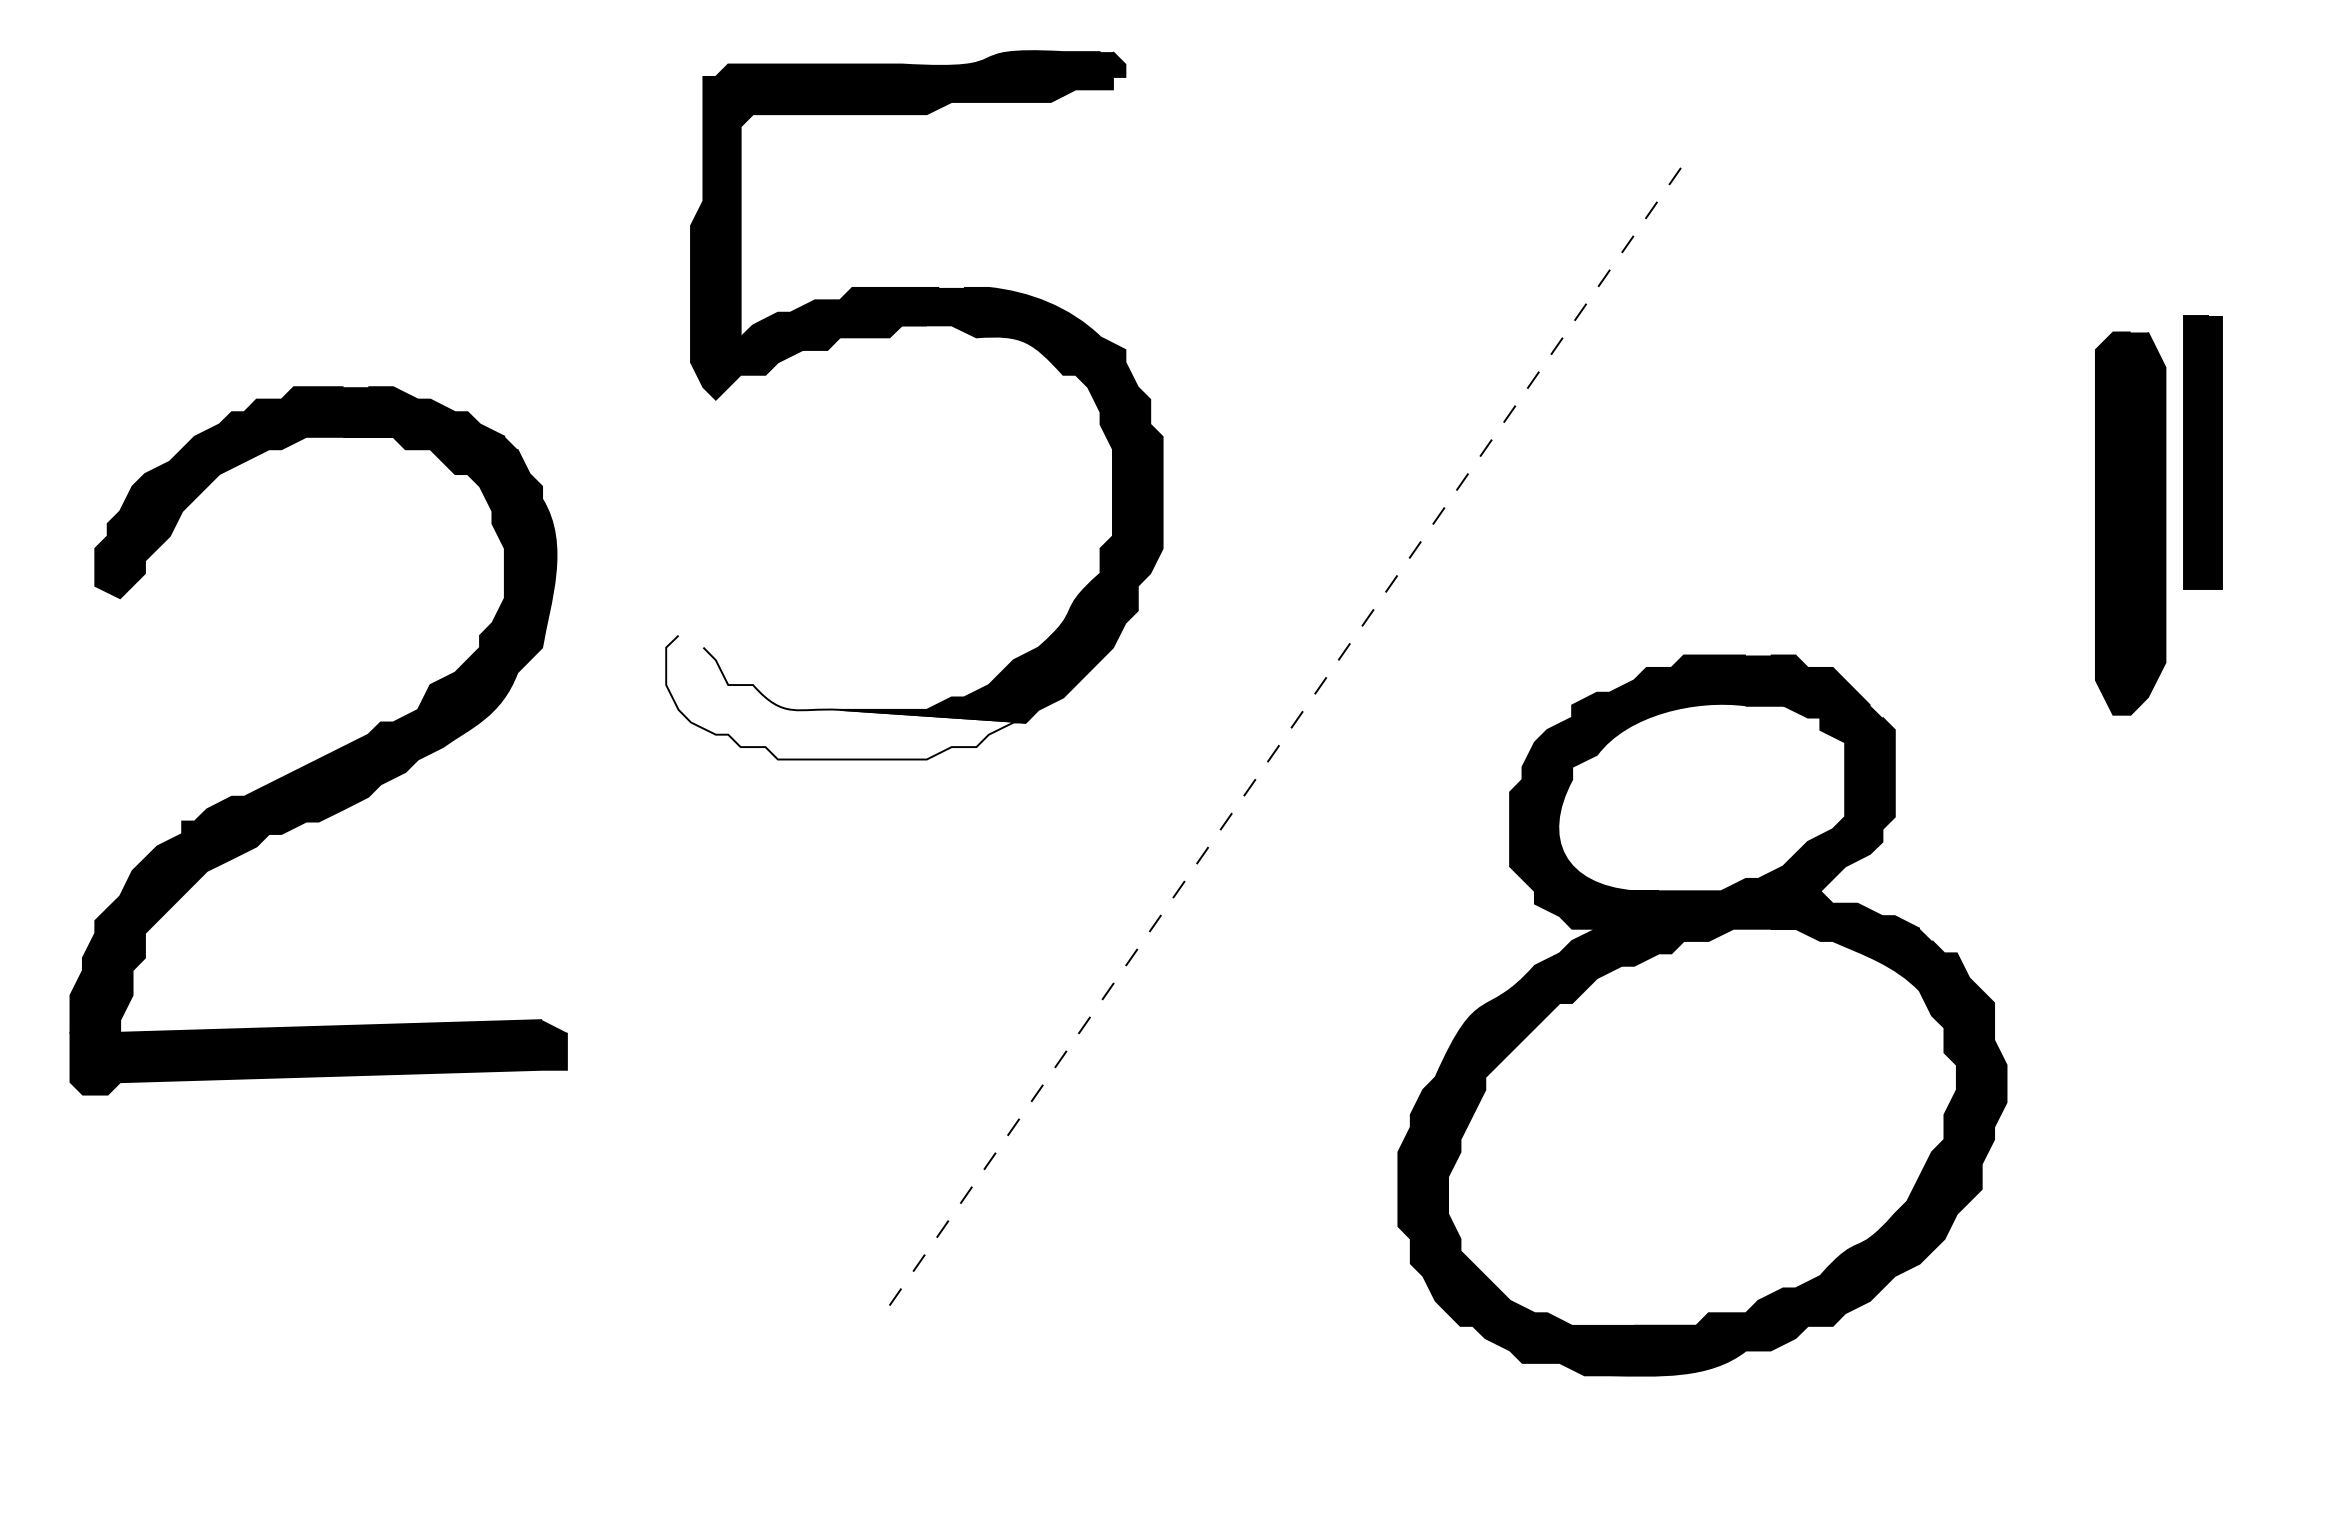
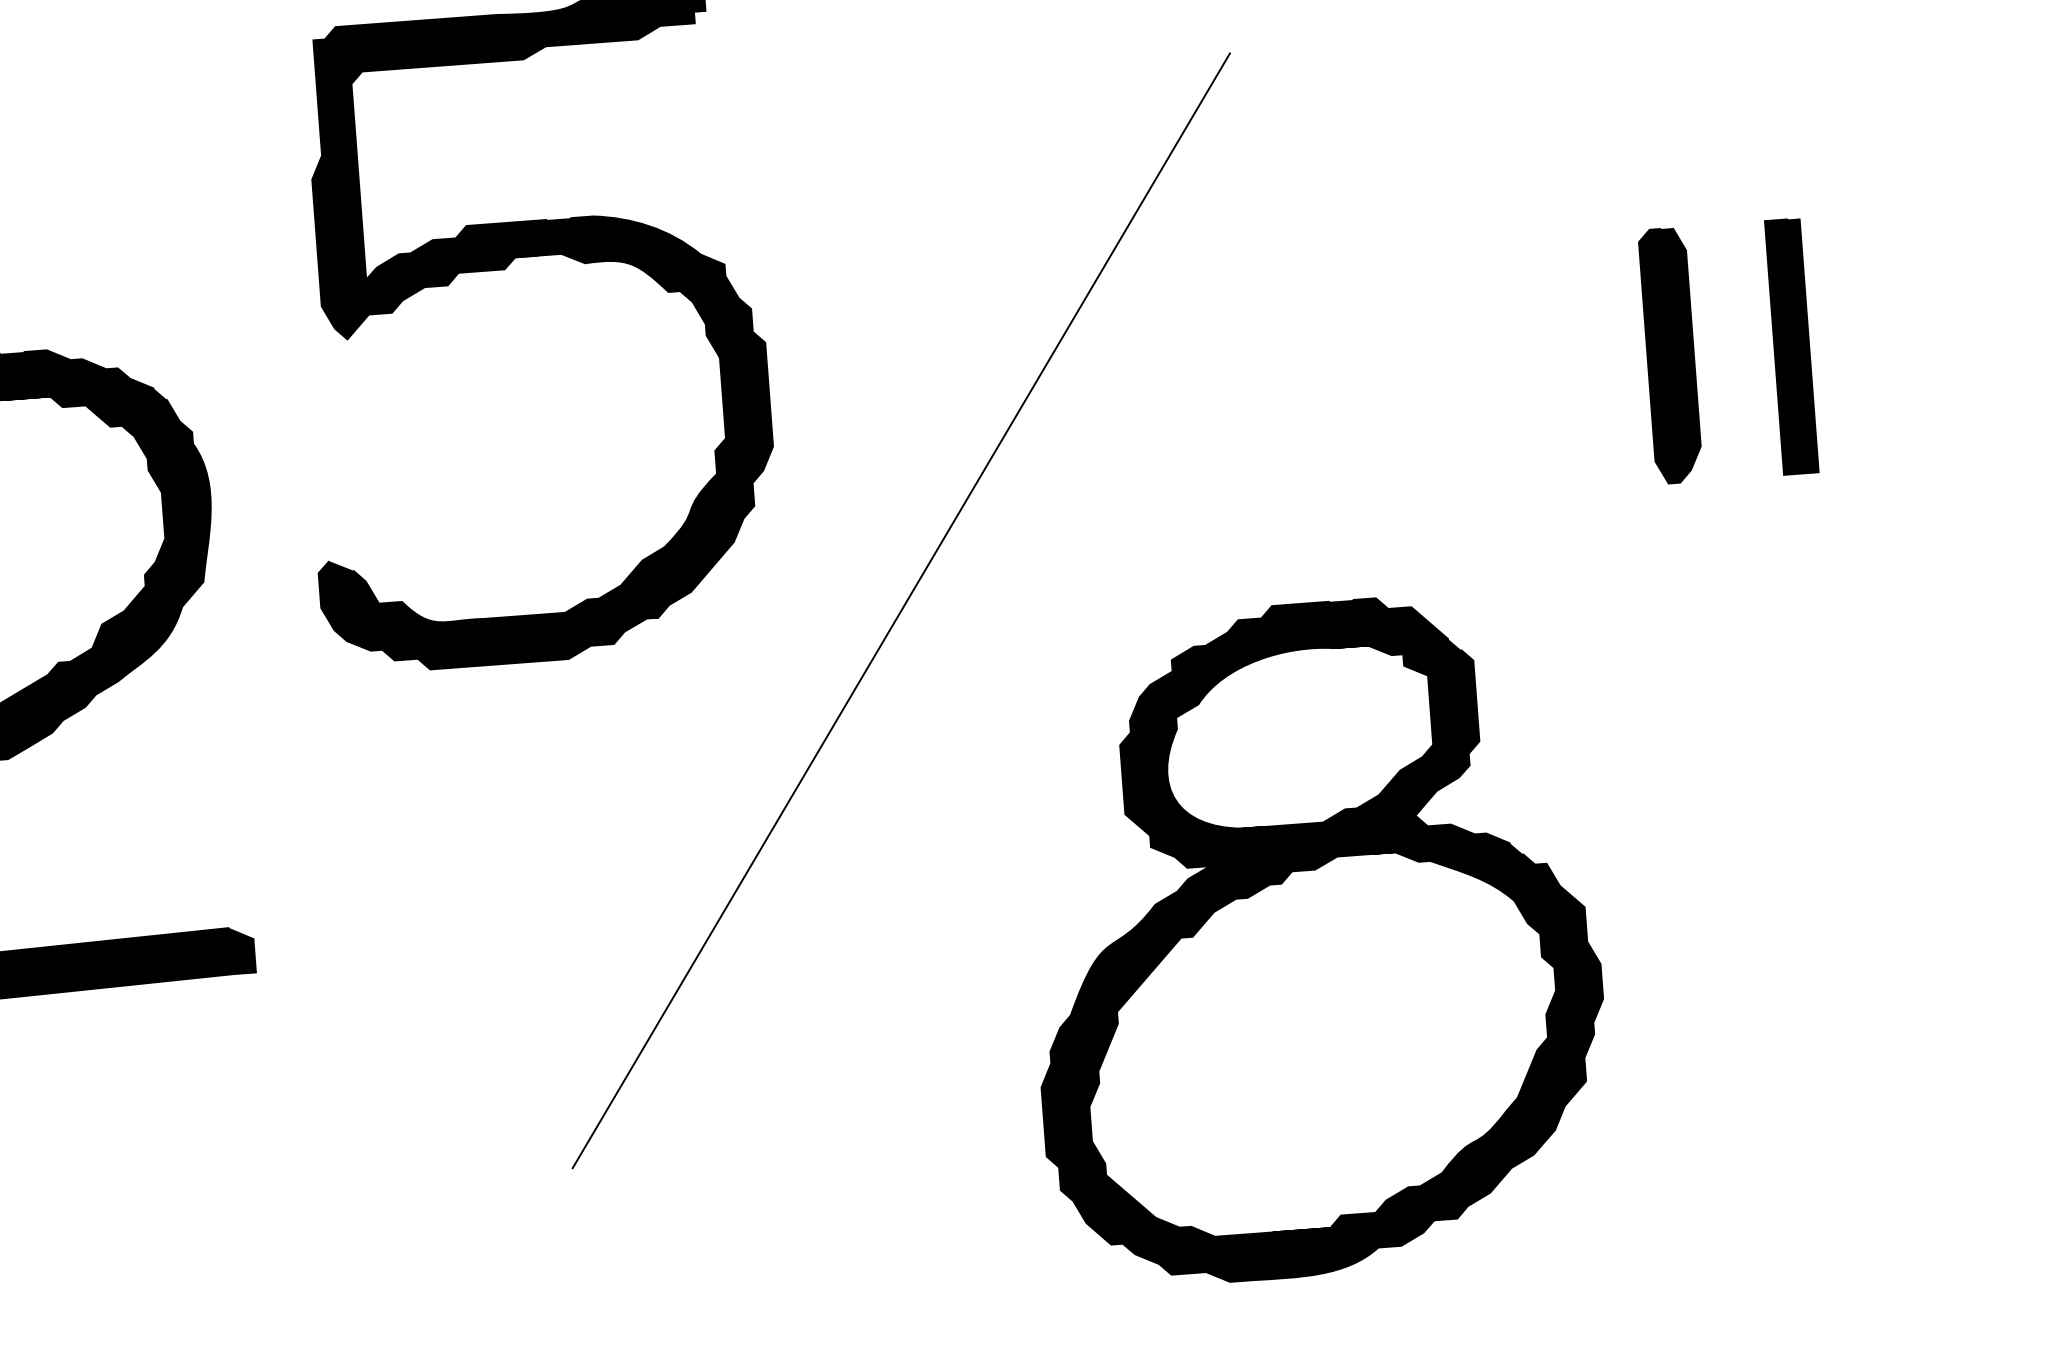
part: (2202, 452) -> (1791, 346), moved
part: (2130, 523) -> (1670, 355), size x0.71
fill: (846, 697) -> (489, 606), added
line: (1286, 734) -> (901, 610), dashed -> solid
part: (1702, 1015) -> (1314, 939), moved

